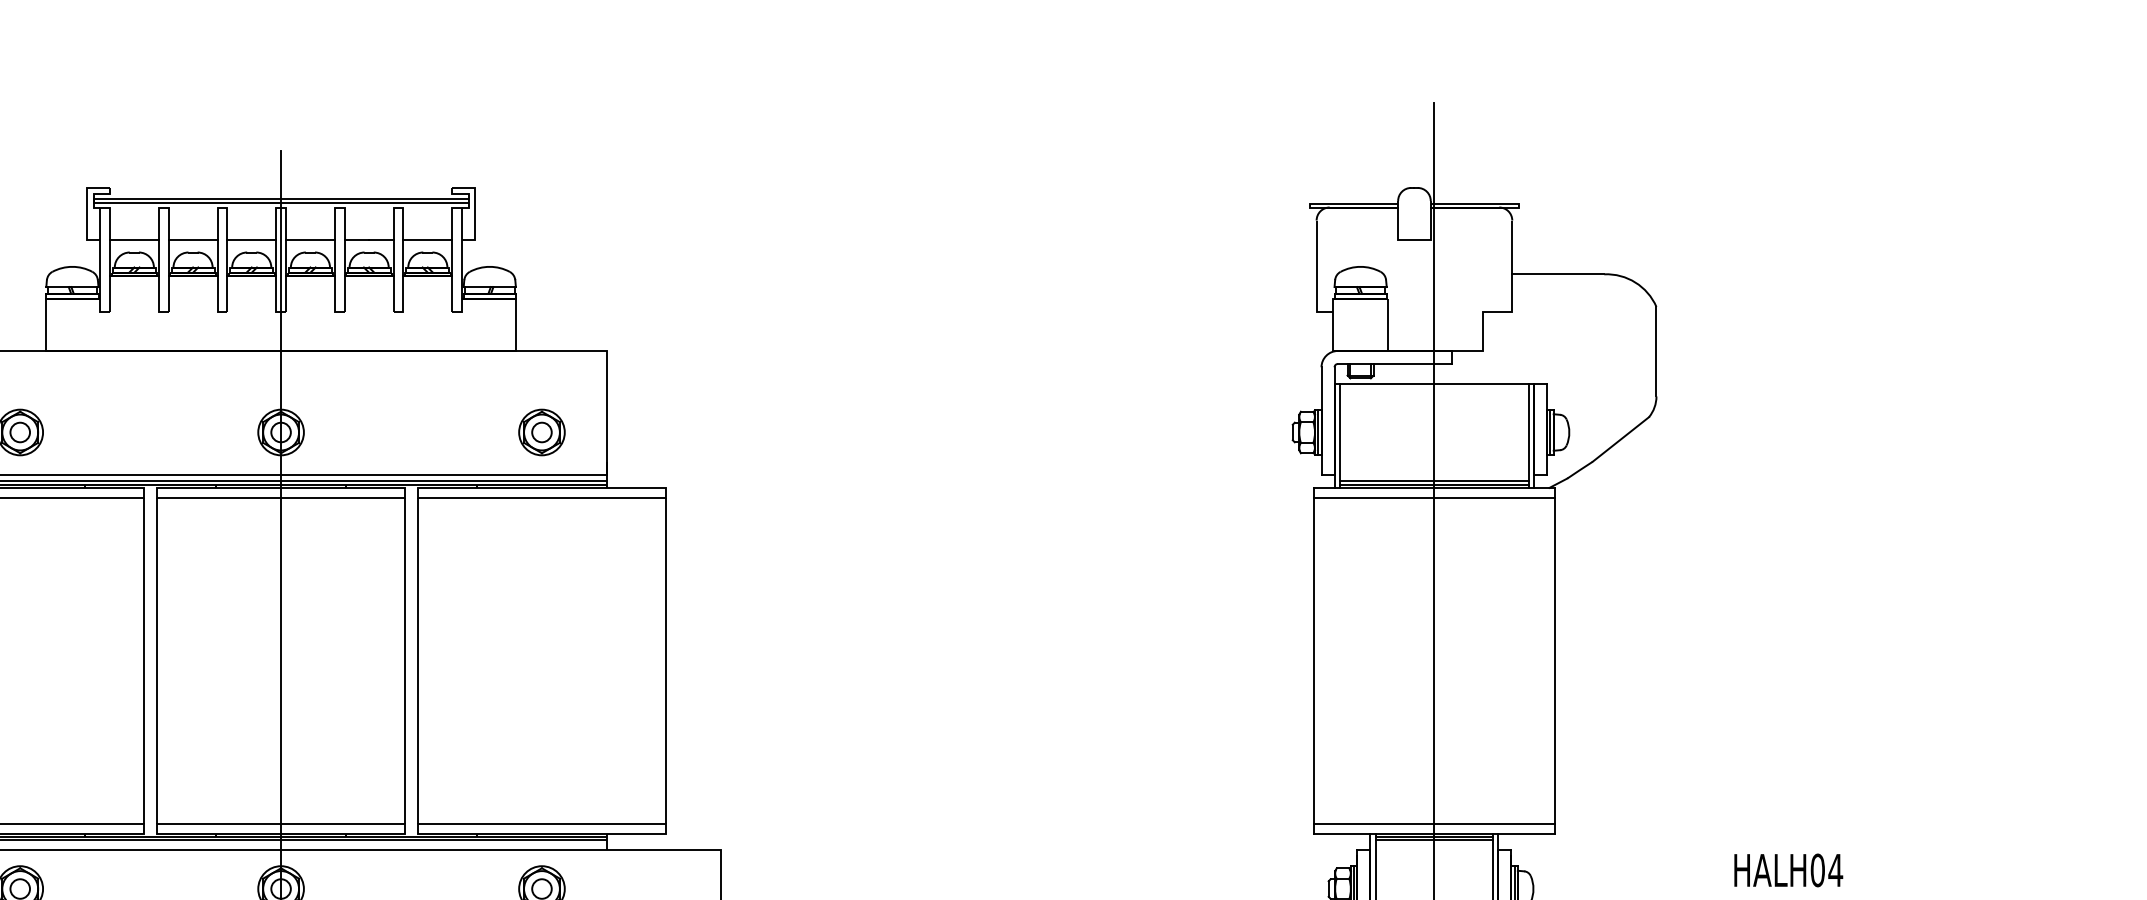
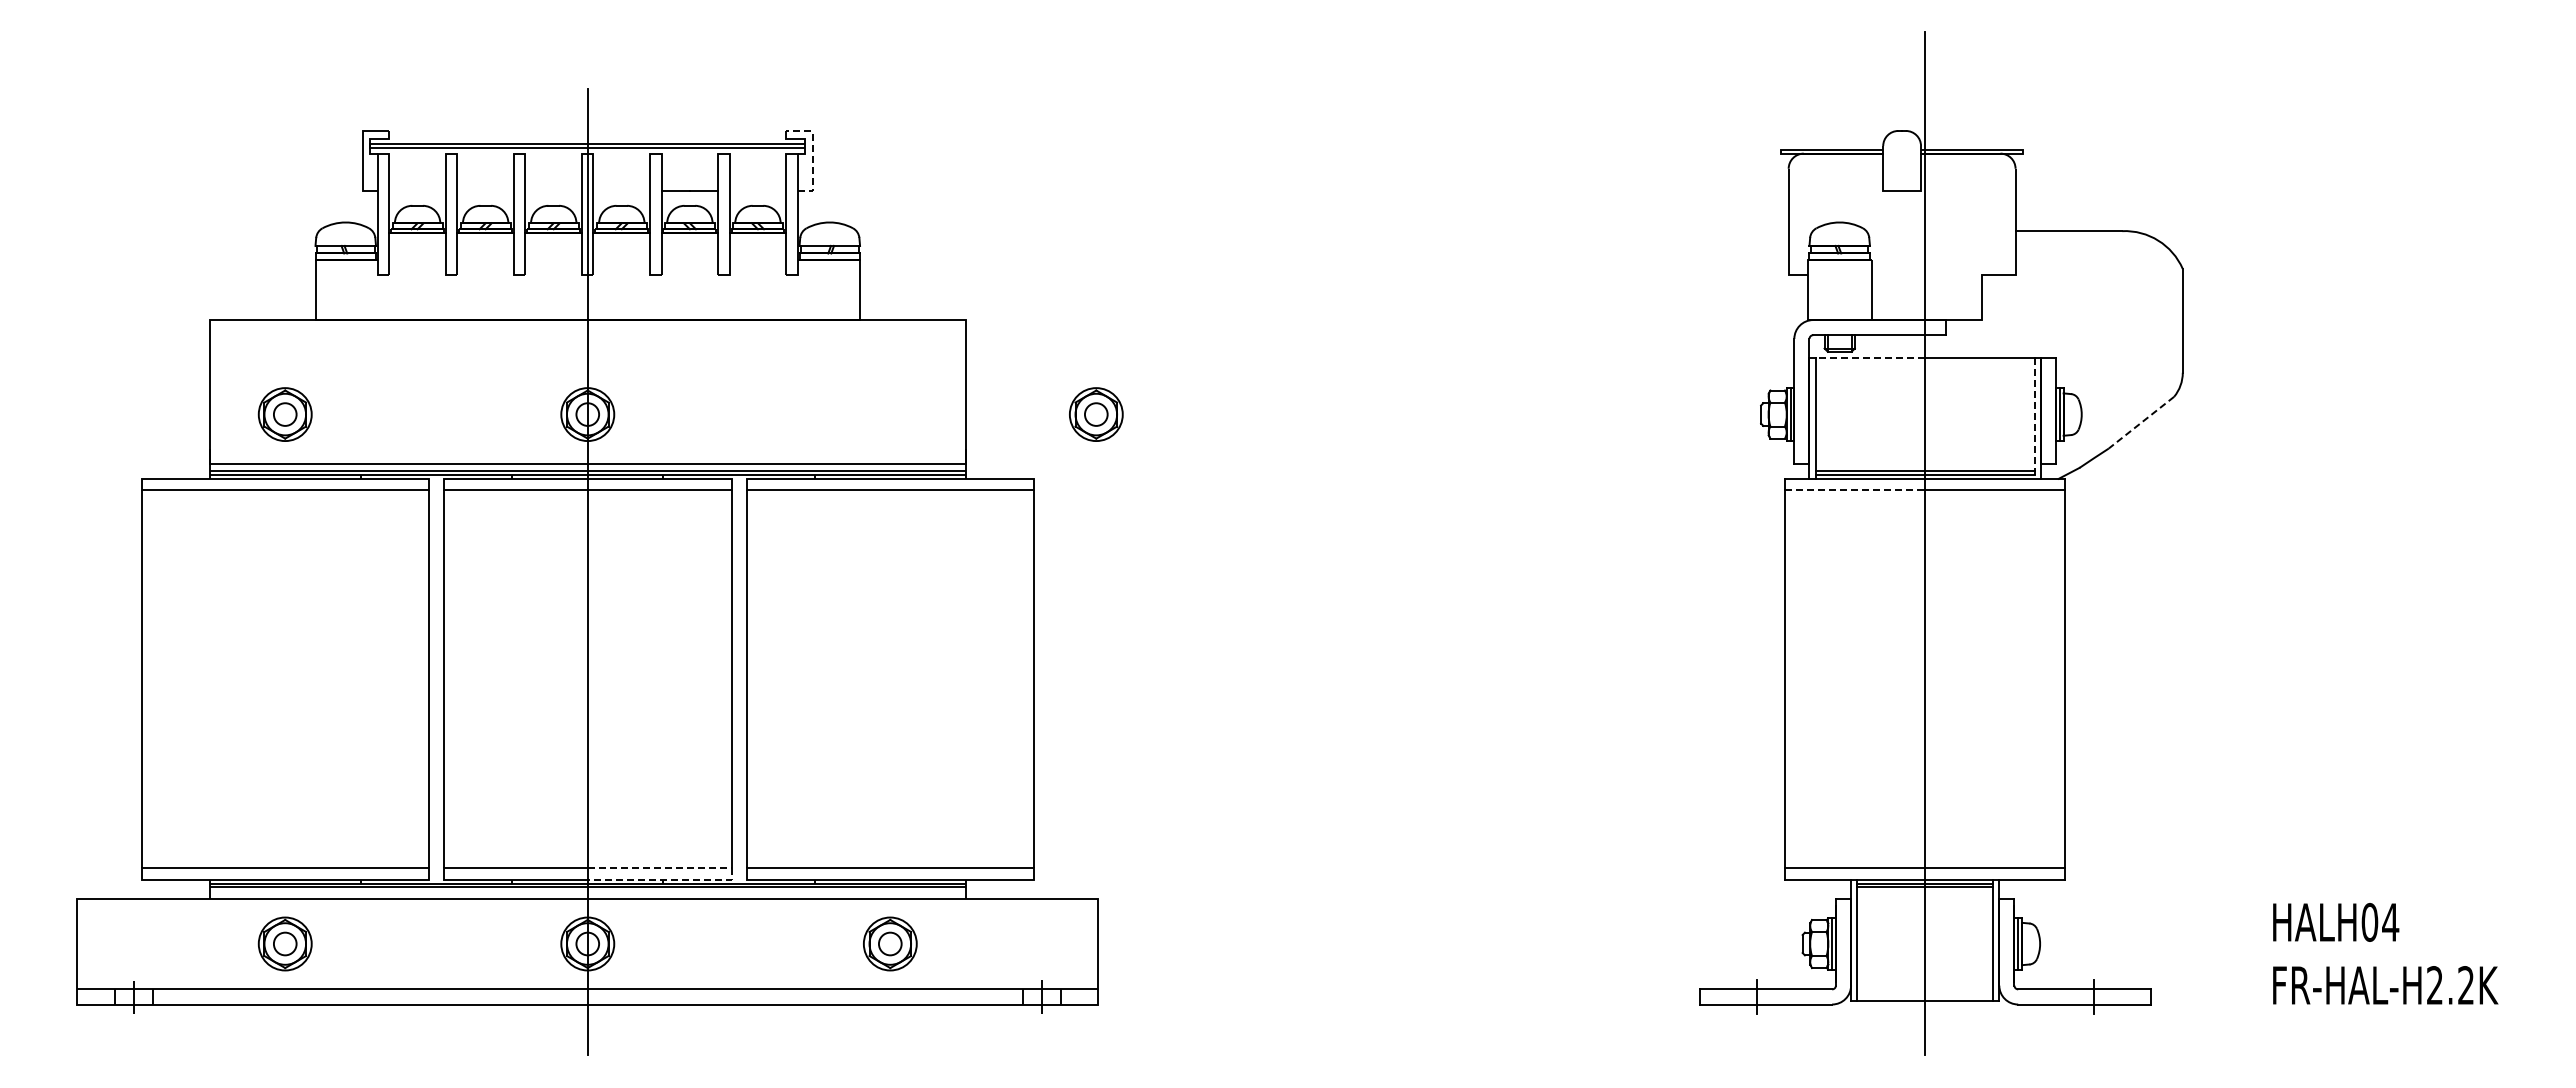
line: (474, 209) -> (812, 155), solid -> dashed
line: (134, 240) -> (417, 191), removed
line: (192, 240) -> (485, 191), removed
line: (251, 240) -> (553, 191), removed
line: (310, 240) -> (621, 191), removed
line: (427, 240) -> (757, 191), removed
line: (1387, 383) -> (1870, 357), solid -> dashed
part: (542, 432) -> (1096, 414), moved
line: (1528, 435) -> (2034, 418), solid -> dashed
line: (1620, 439) -> (2141, 422), solid -> dashed
line: (1374, 497) -> (1855, 490), solid -> dashed
line: (405, 829) -> (731, 874), solid -> dashed

